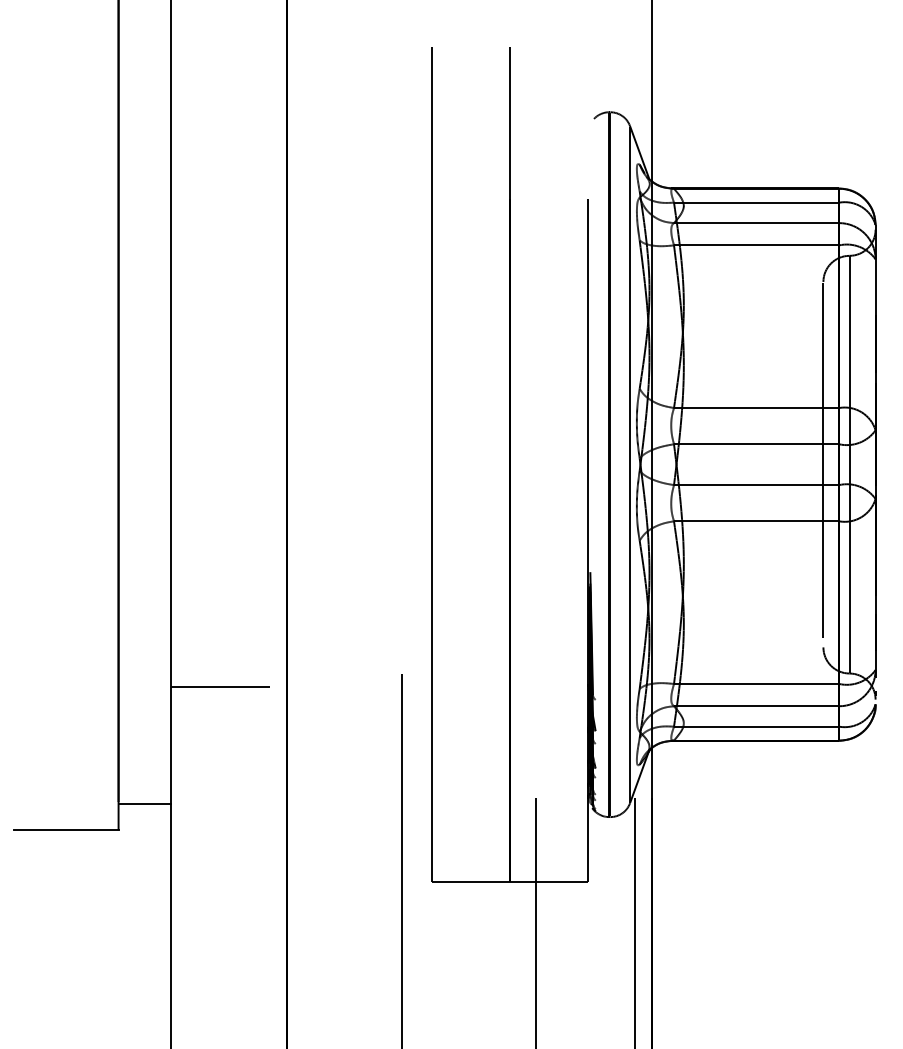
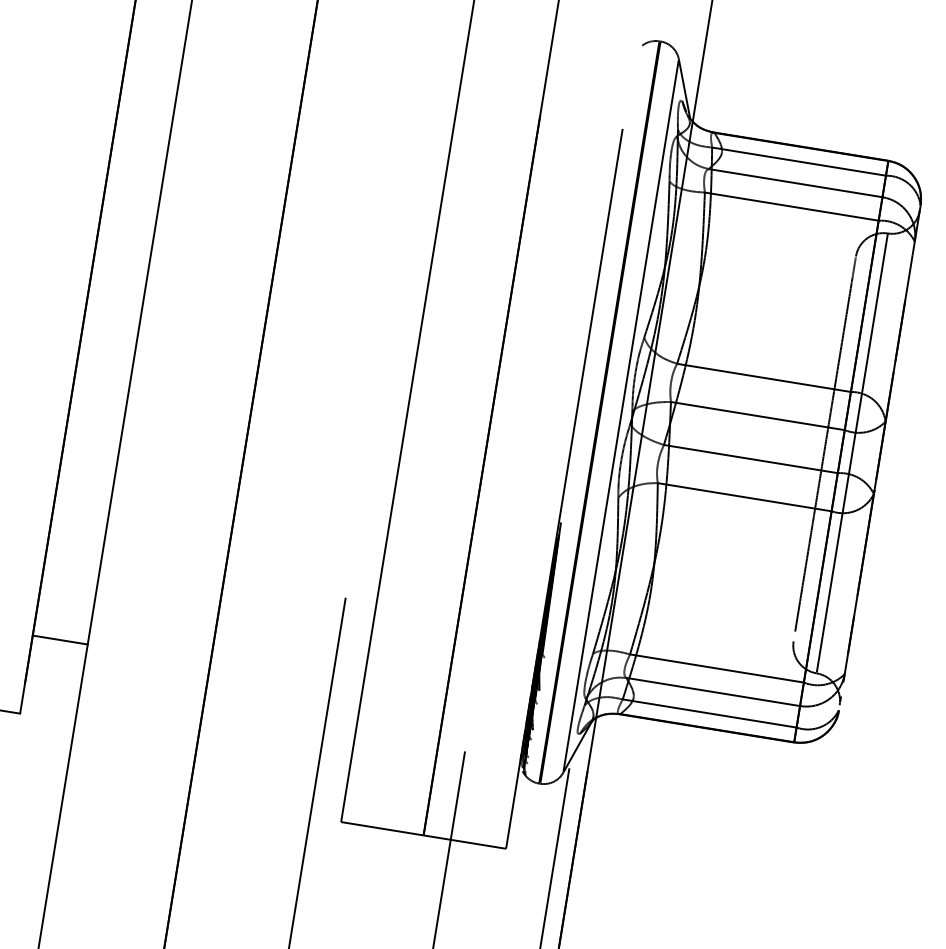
line: (219, 686) -> (150, 579), removed
line: (144, 804) -> (60, 640), moved

